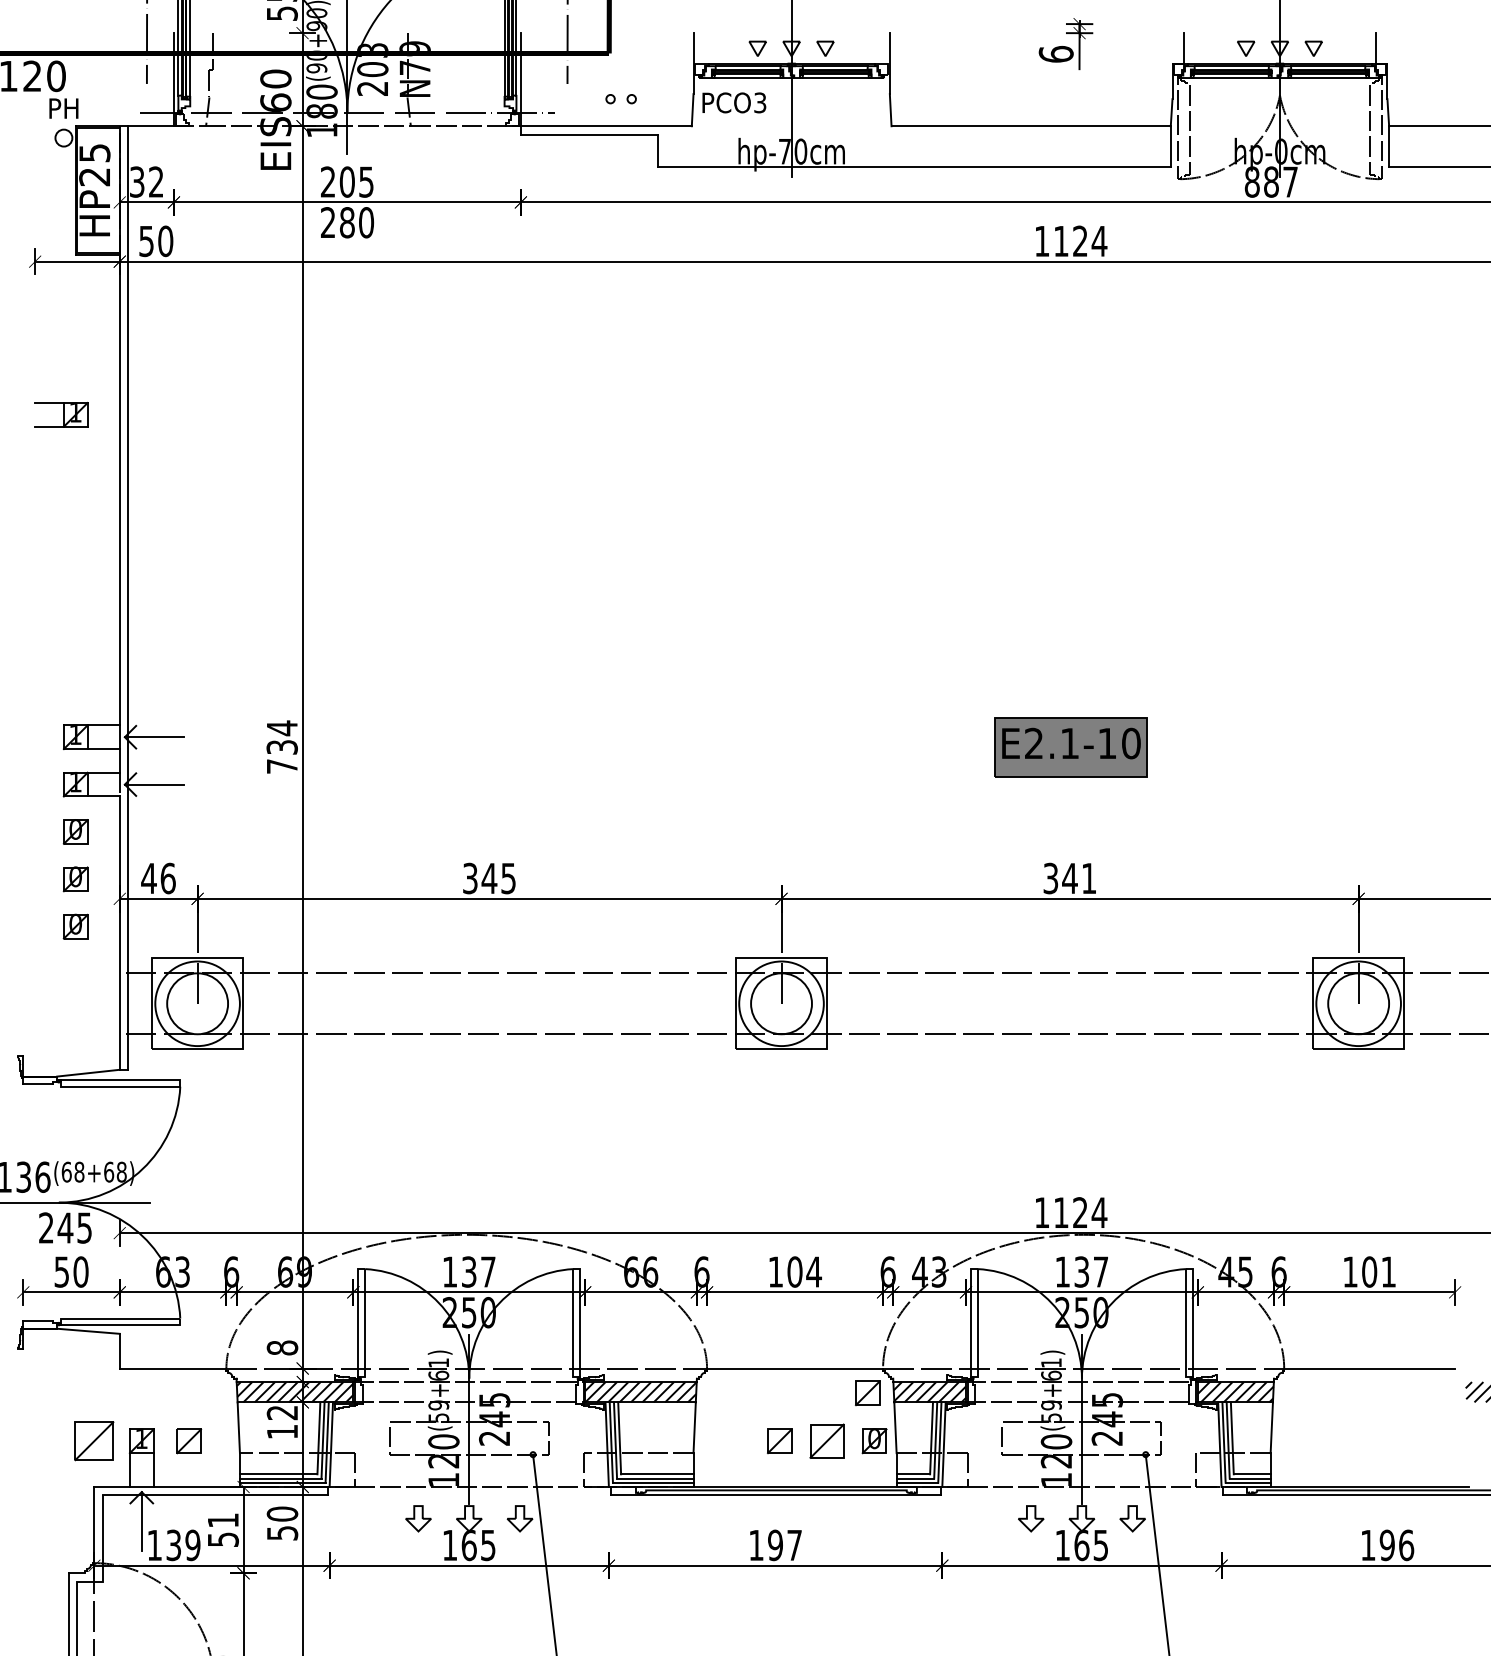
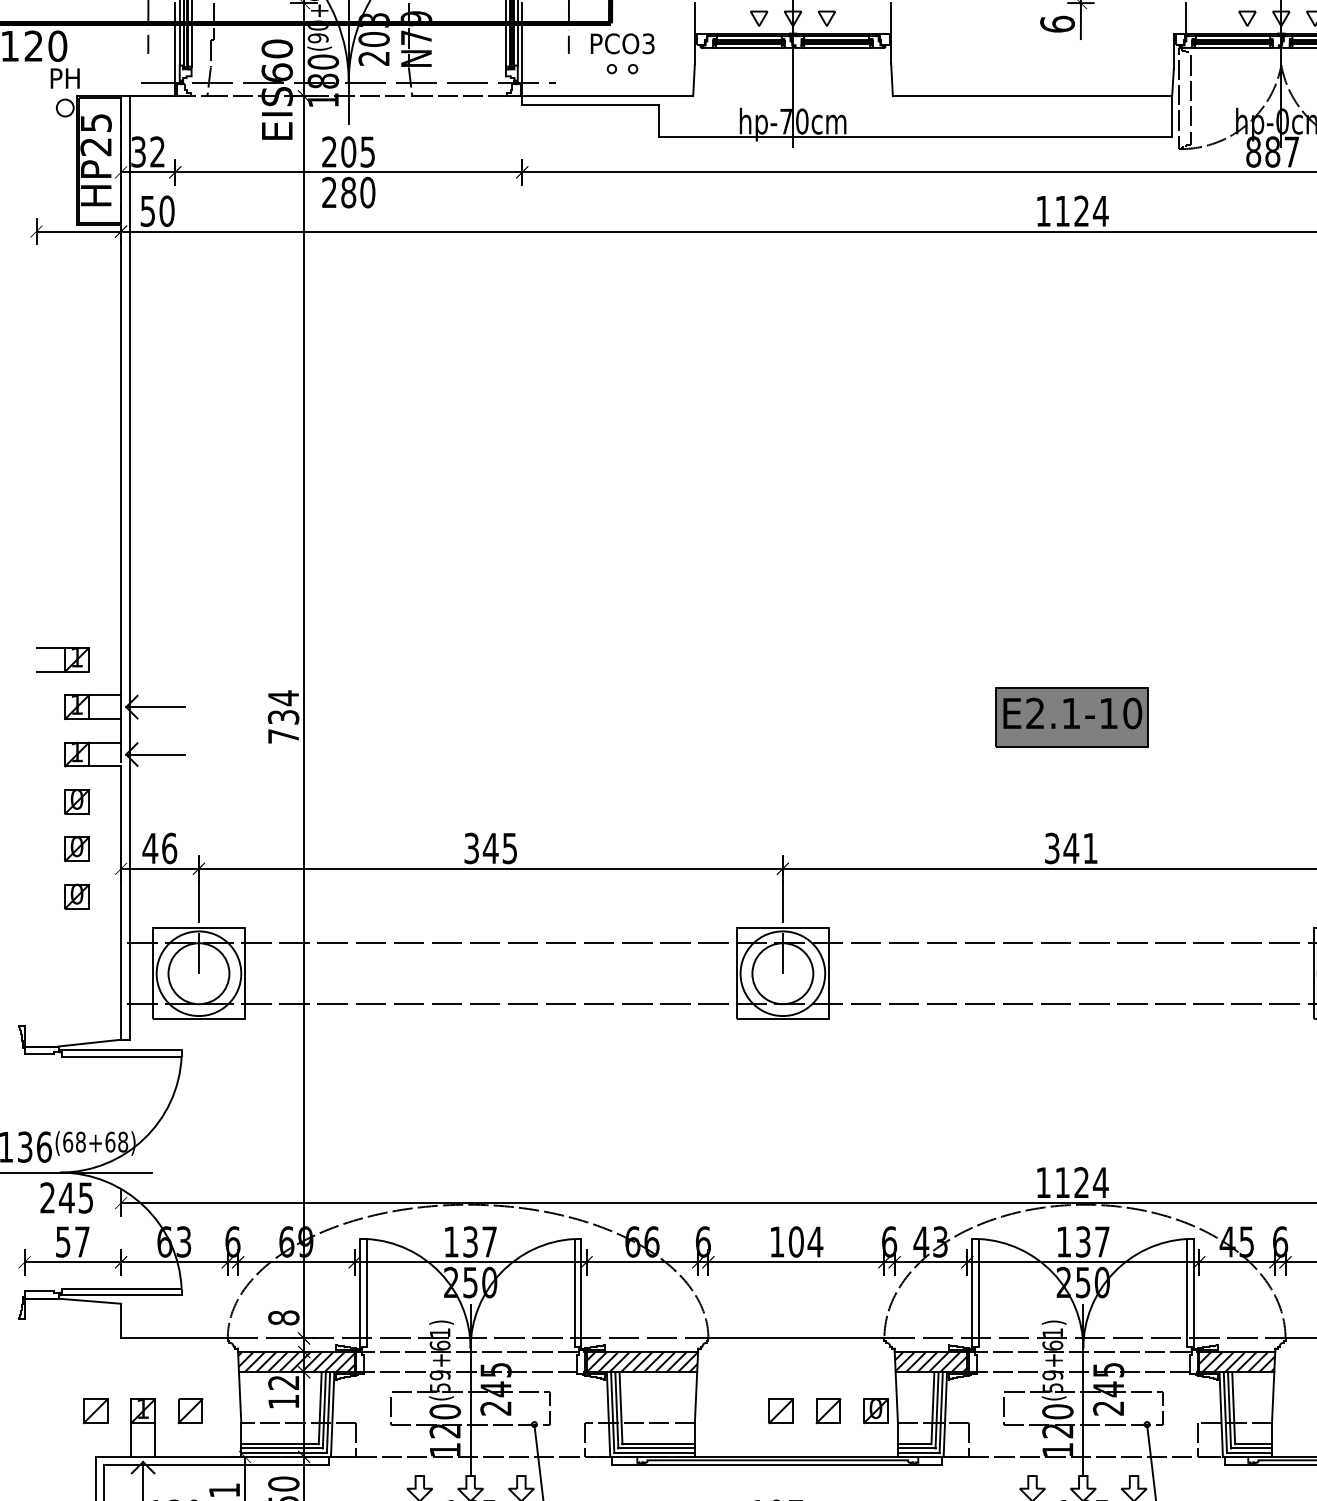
text: (734, 102) -> (622, 43), moved
part: (61, 414) -> (62, 659), moved
text: (80, 1271) -> (81, 1241), 50 -> 57
part: (867, 1393) -> (868, 1363), removed
part: (94, 1441) -> (95, 1411), size x0.62
part: (827, 1441) -> (828, 1411), size x0.71

